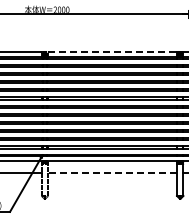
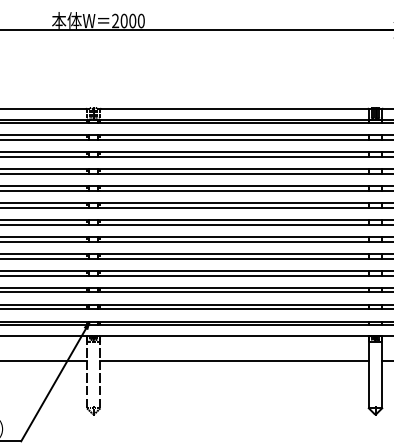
line: (113, 52) -> (236, 109), dashed -> solid
line: (112, 173) -> (234, 361), dashed -> solid

